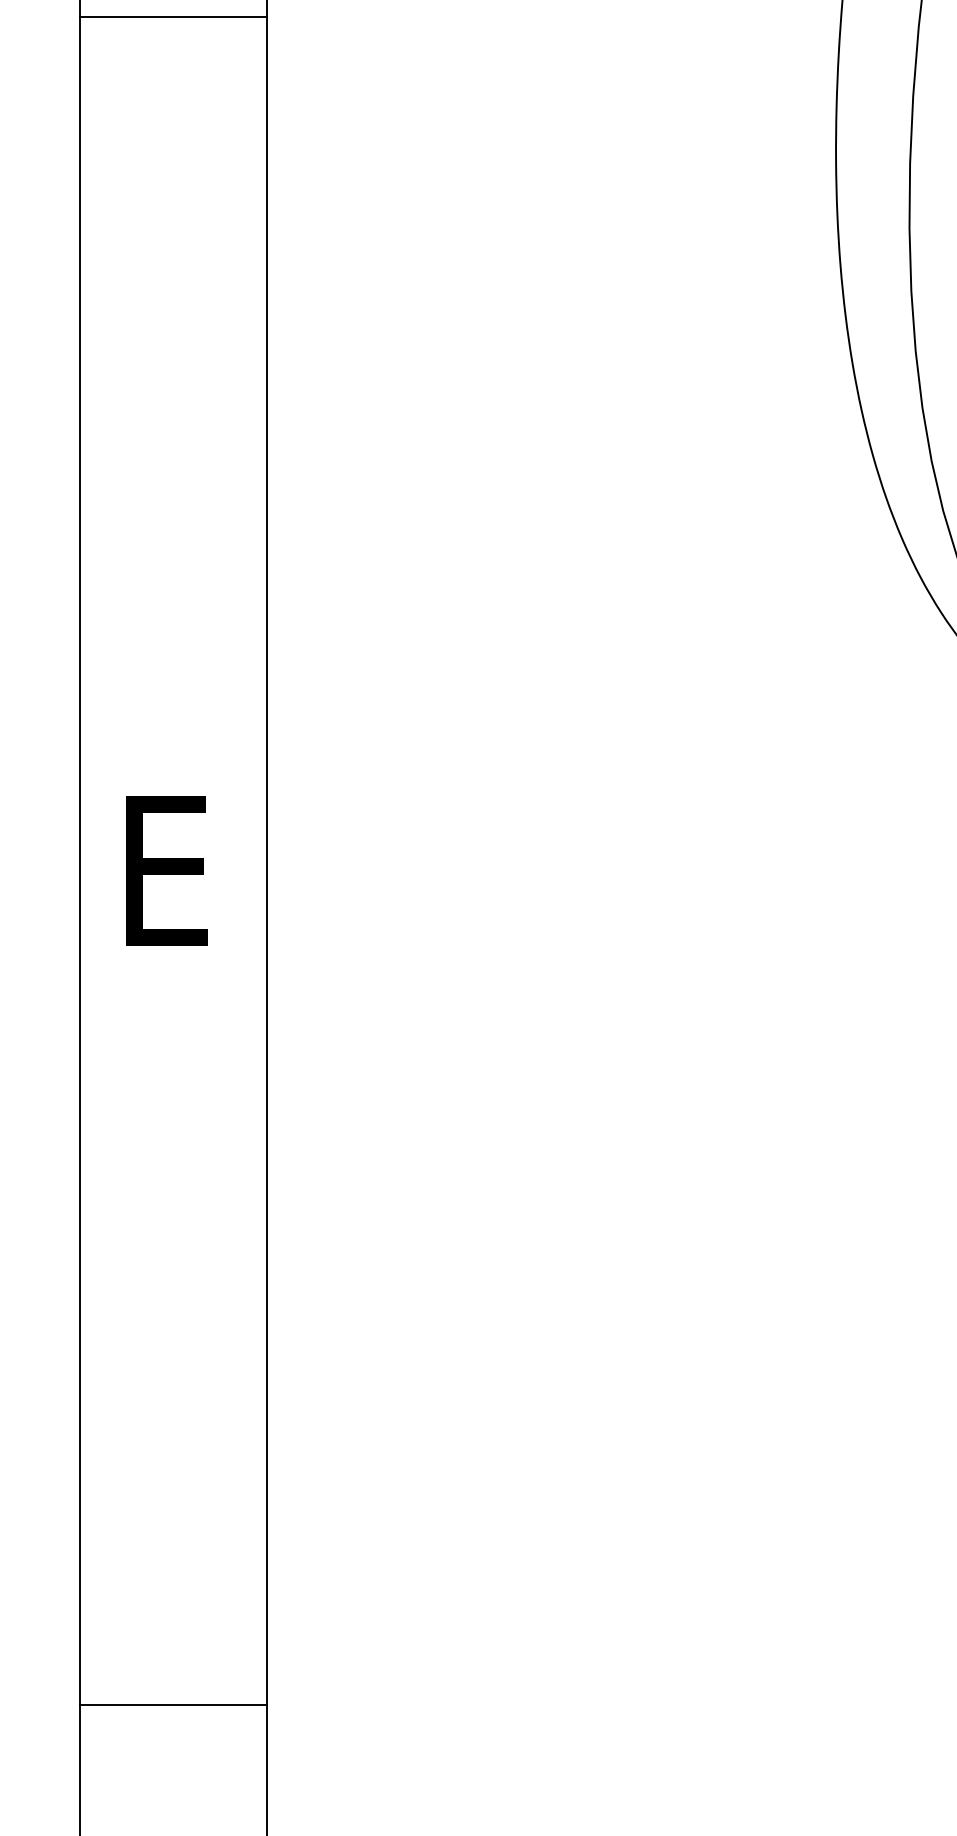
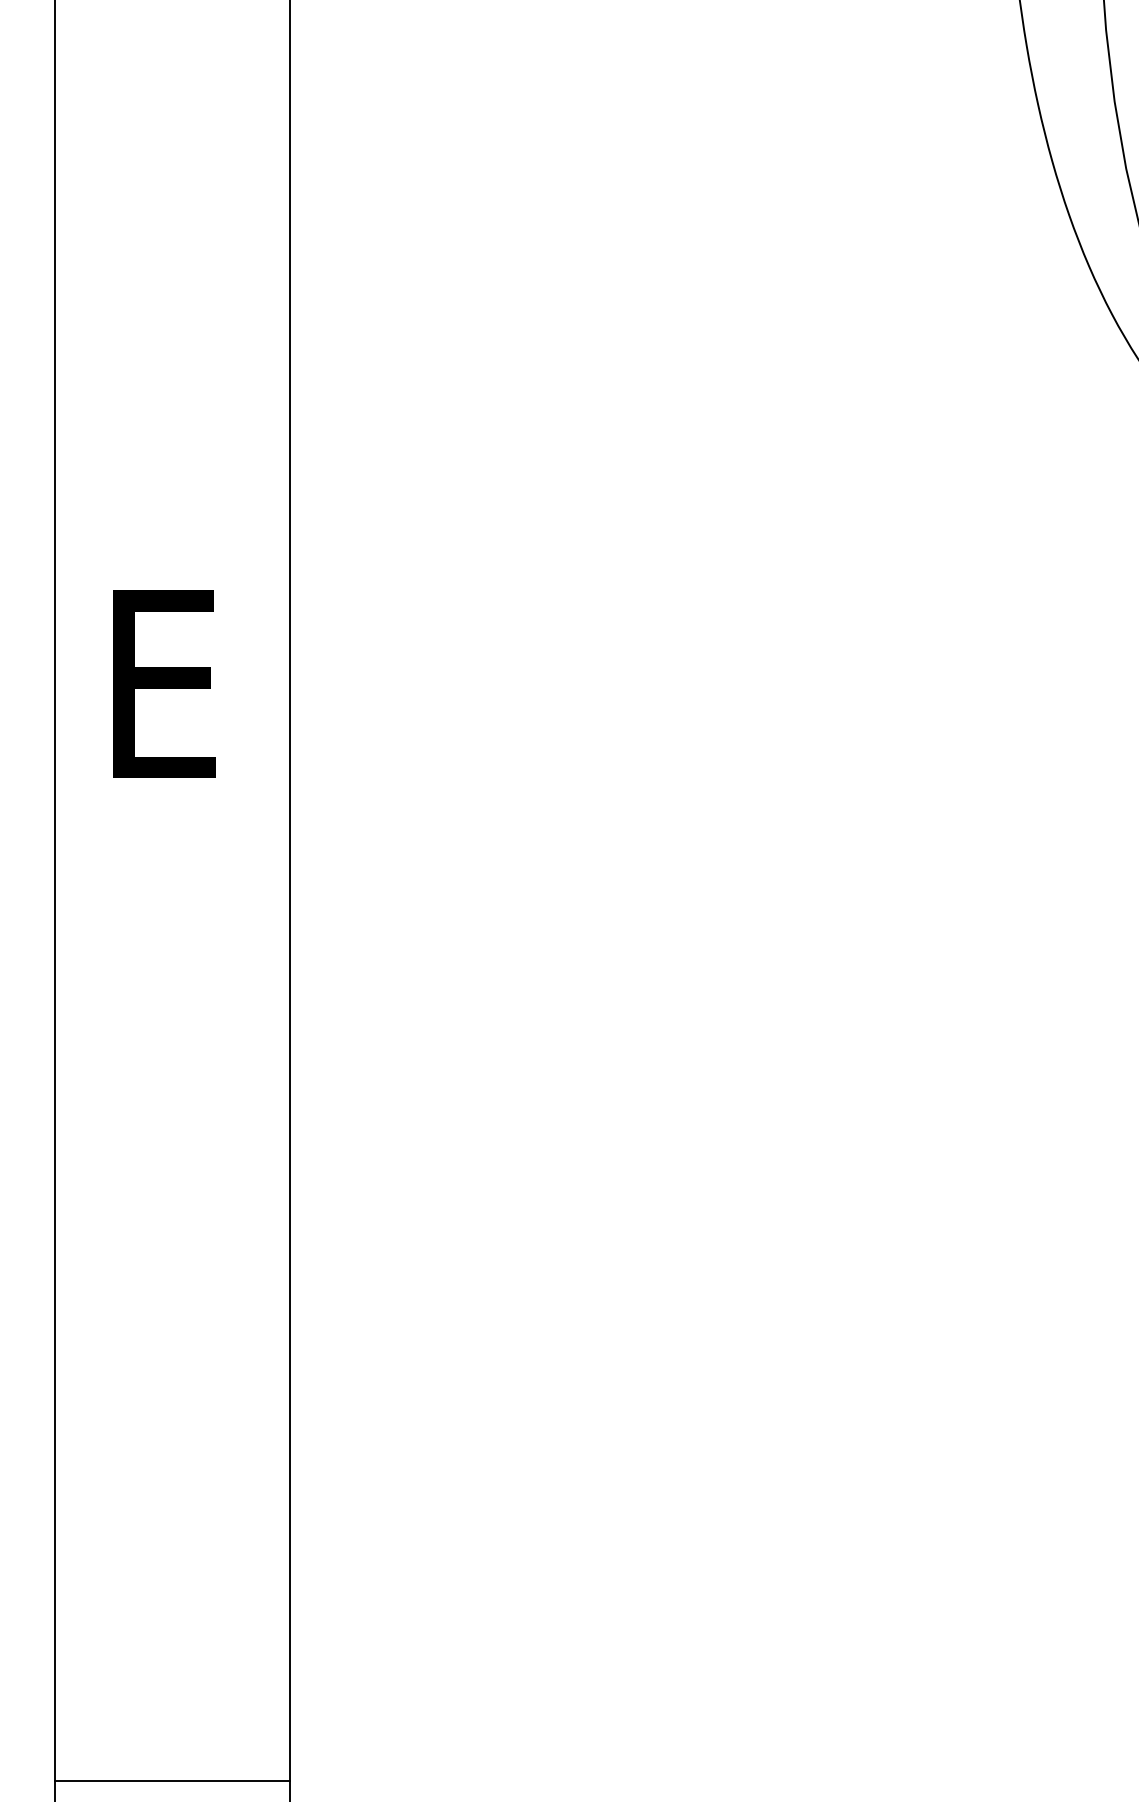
line: (172, 1705) -> (171, 1781), moved

